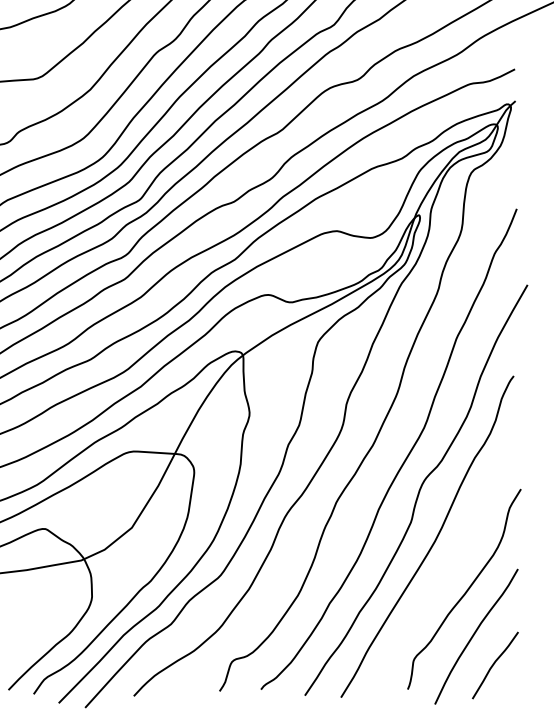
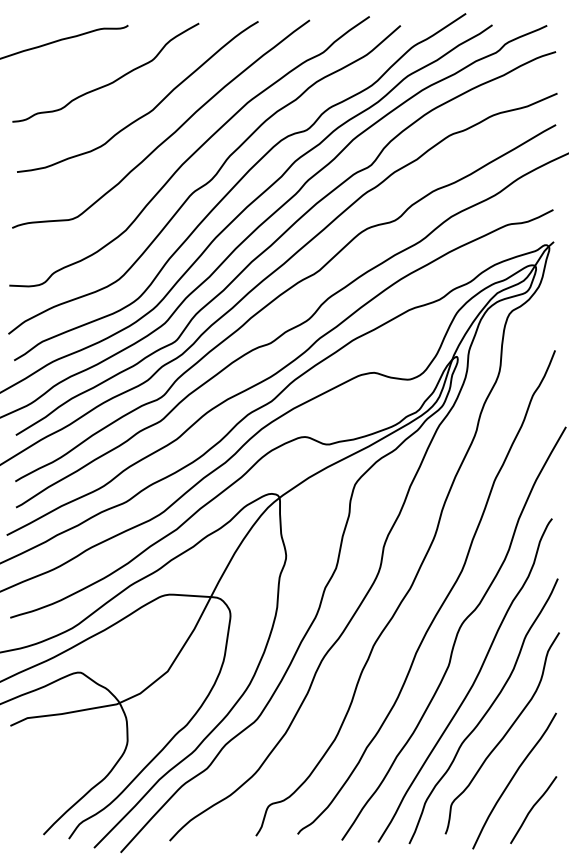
curve: (447, 568) -> (485, 712), added

